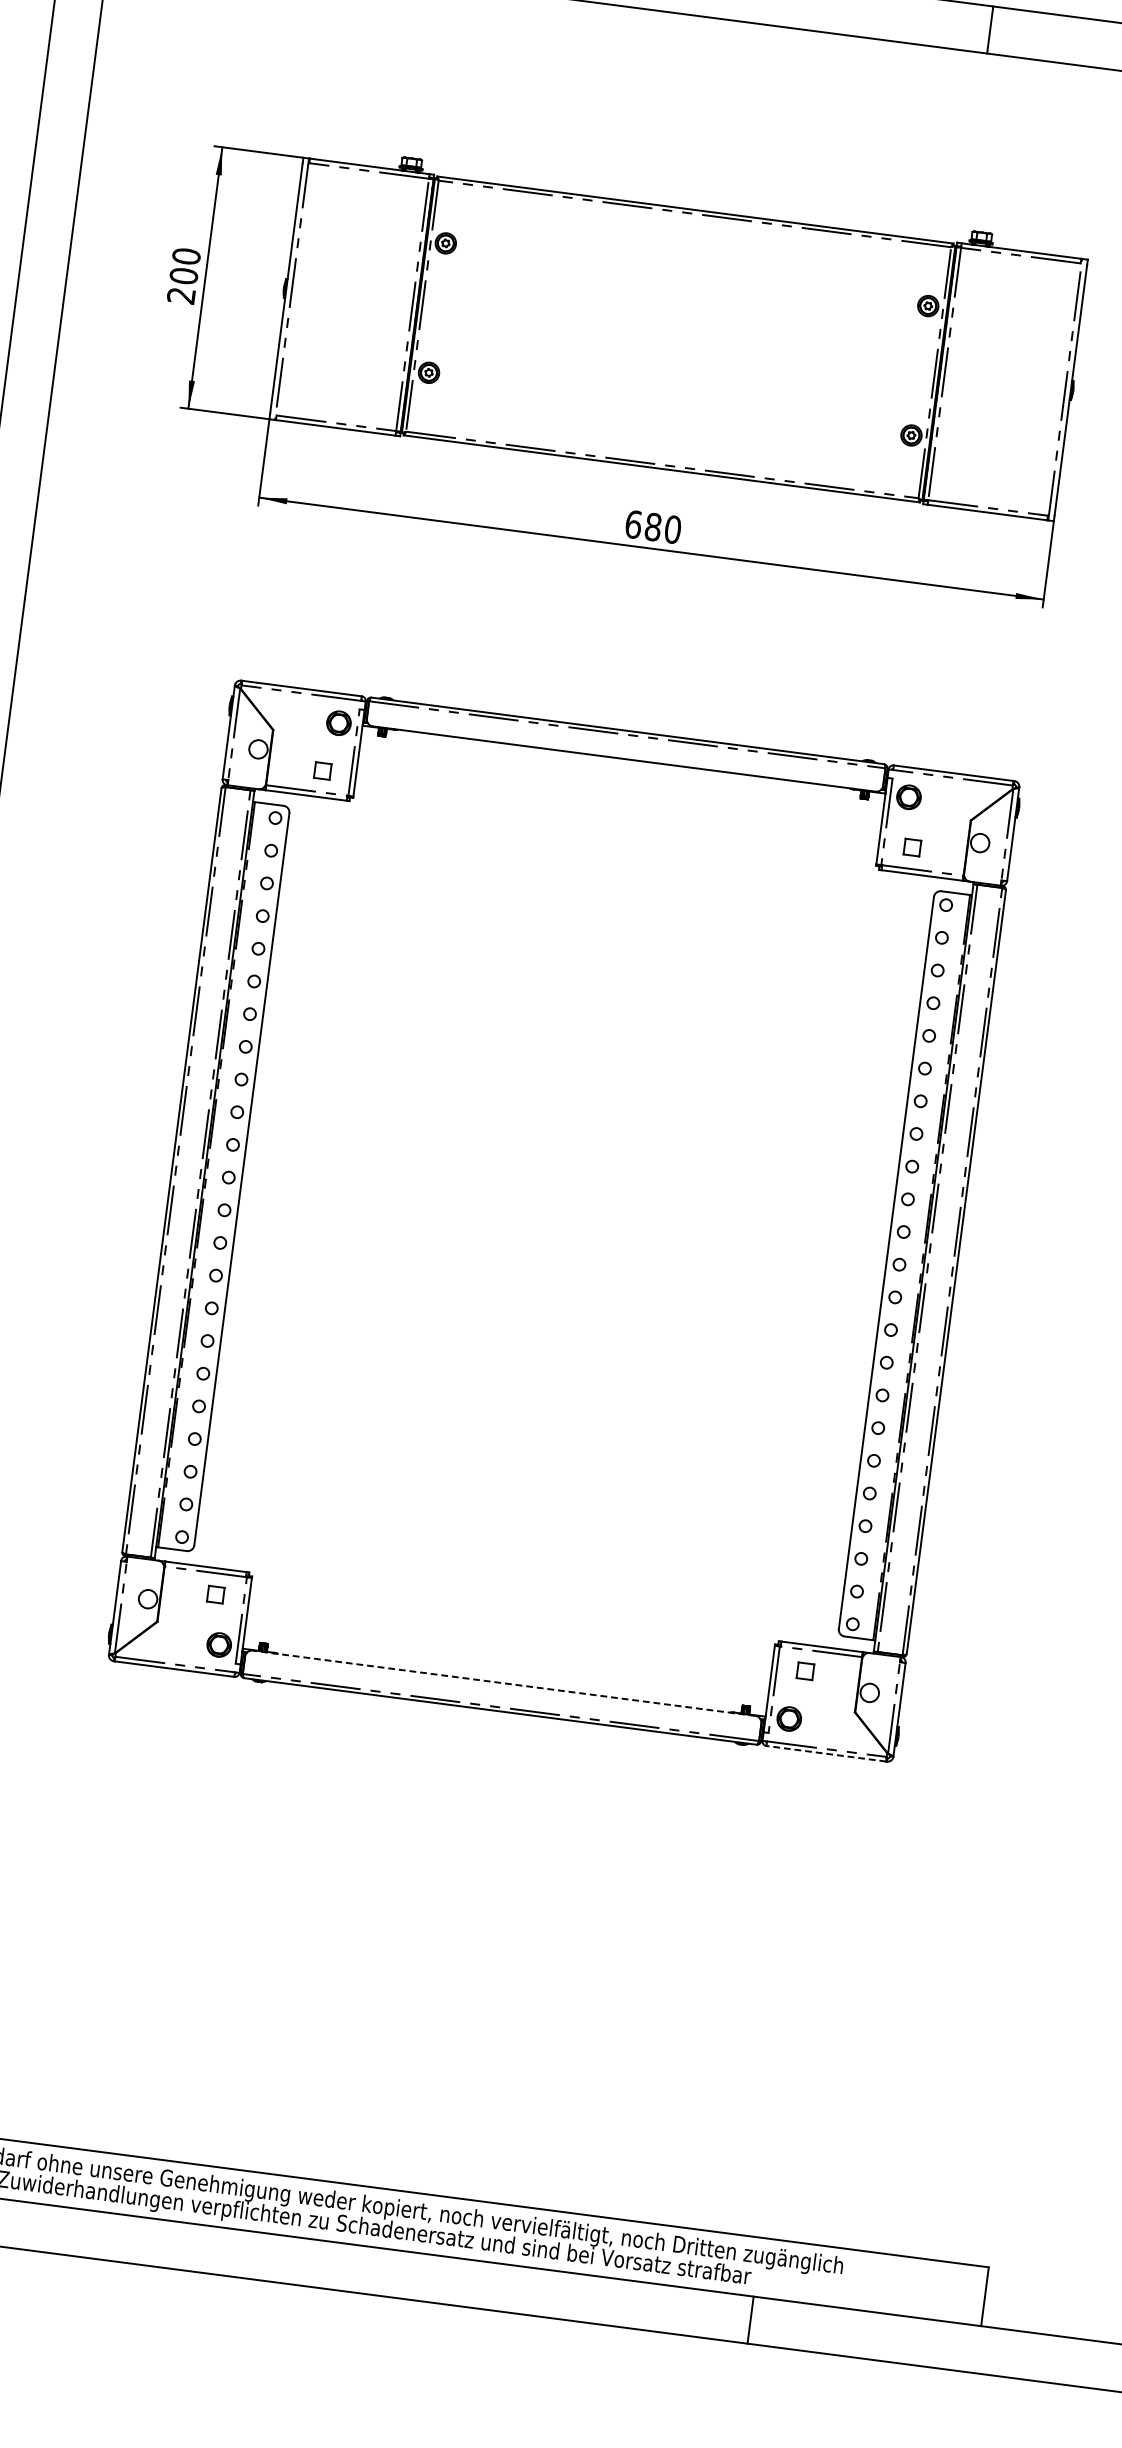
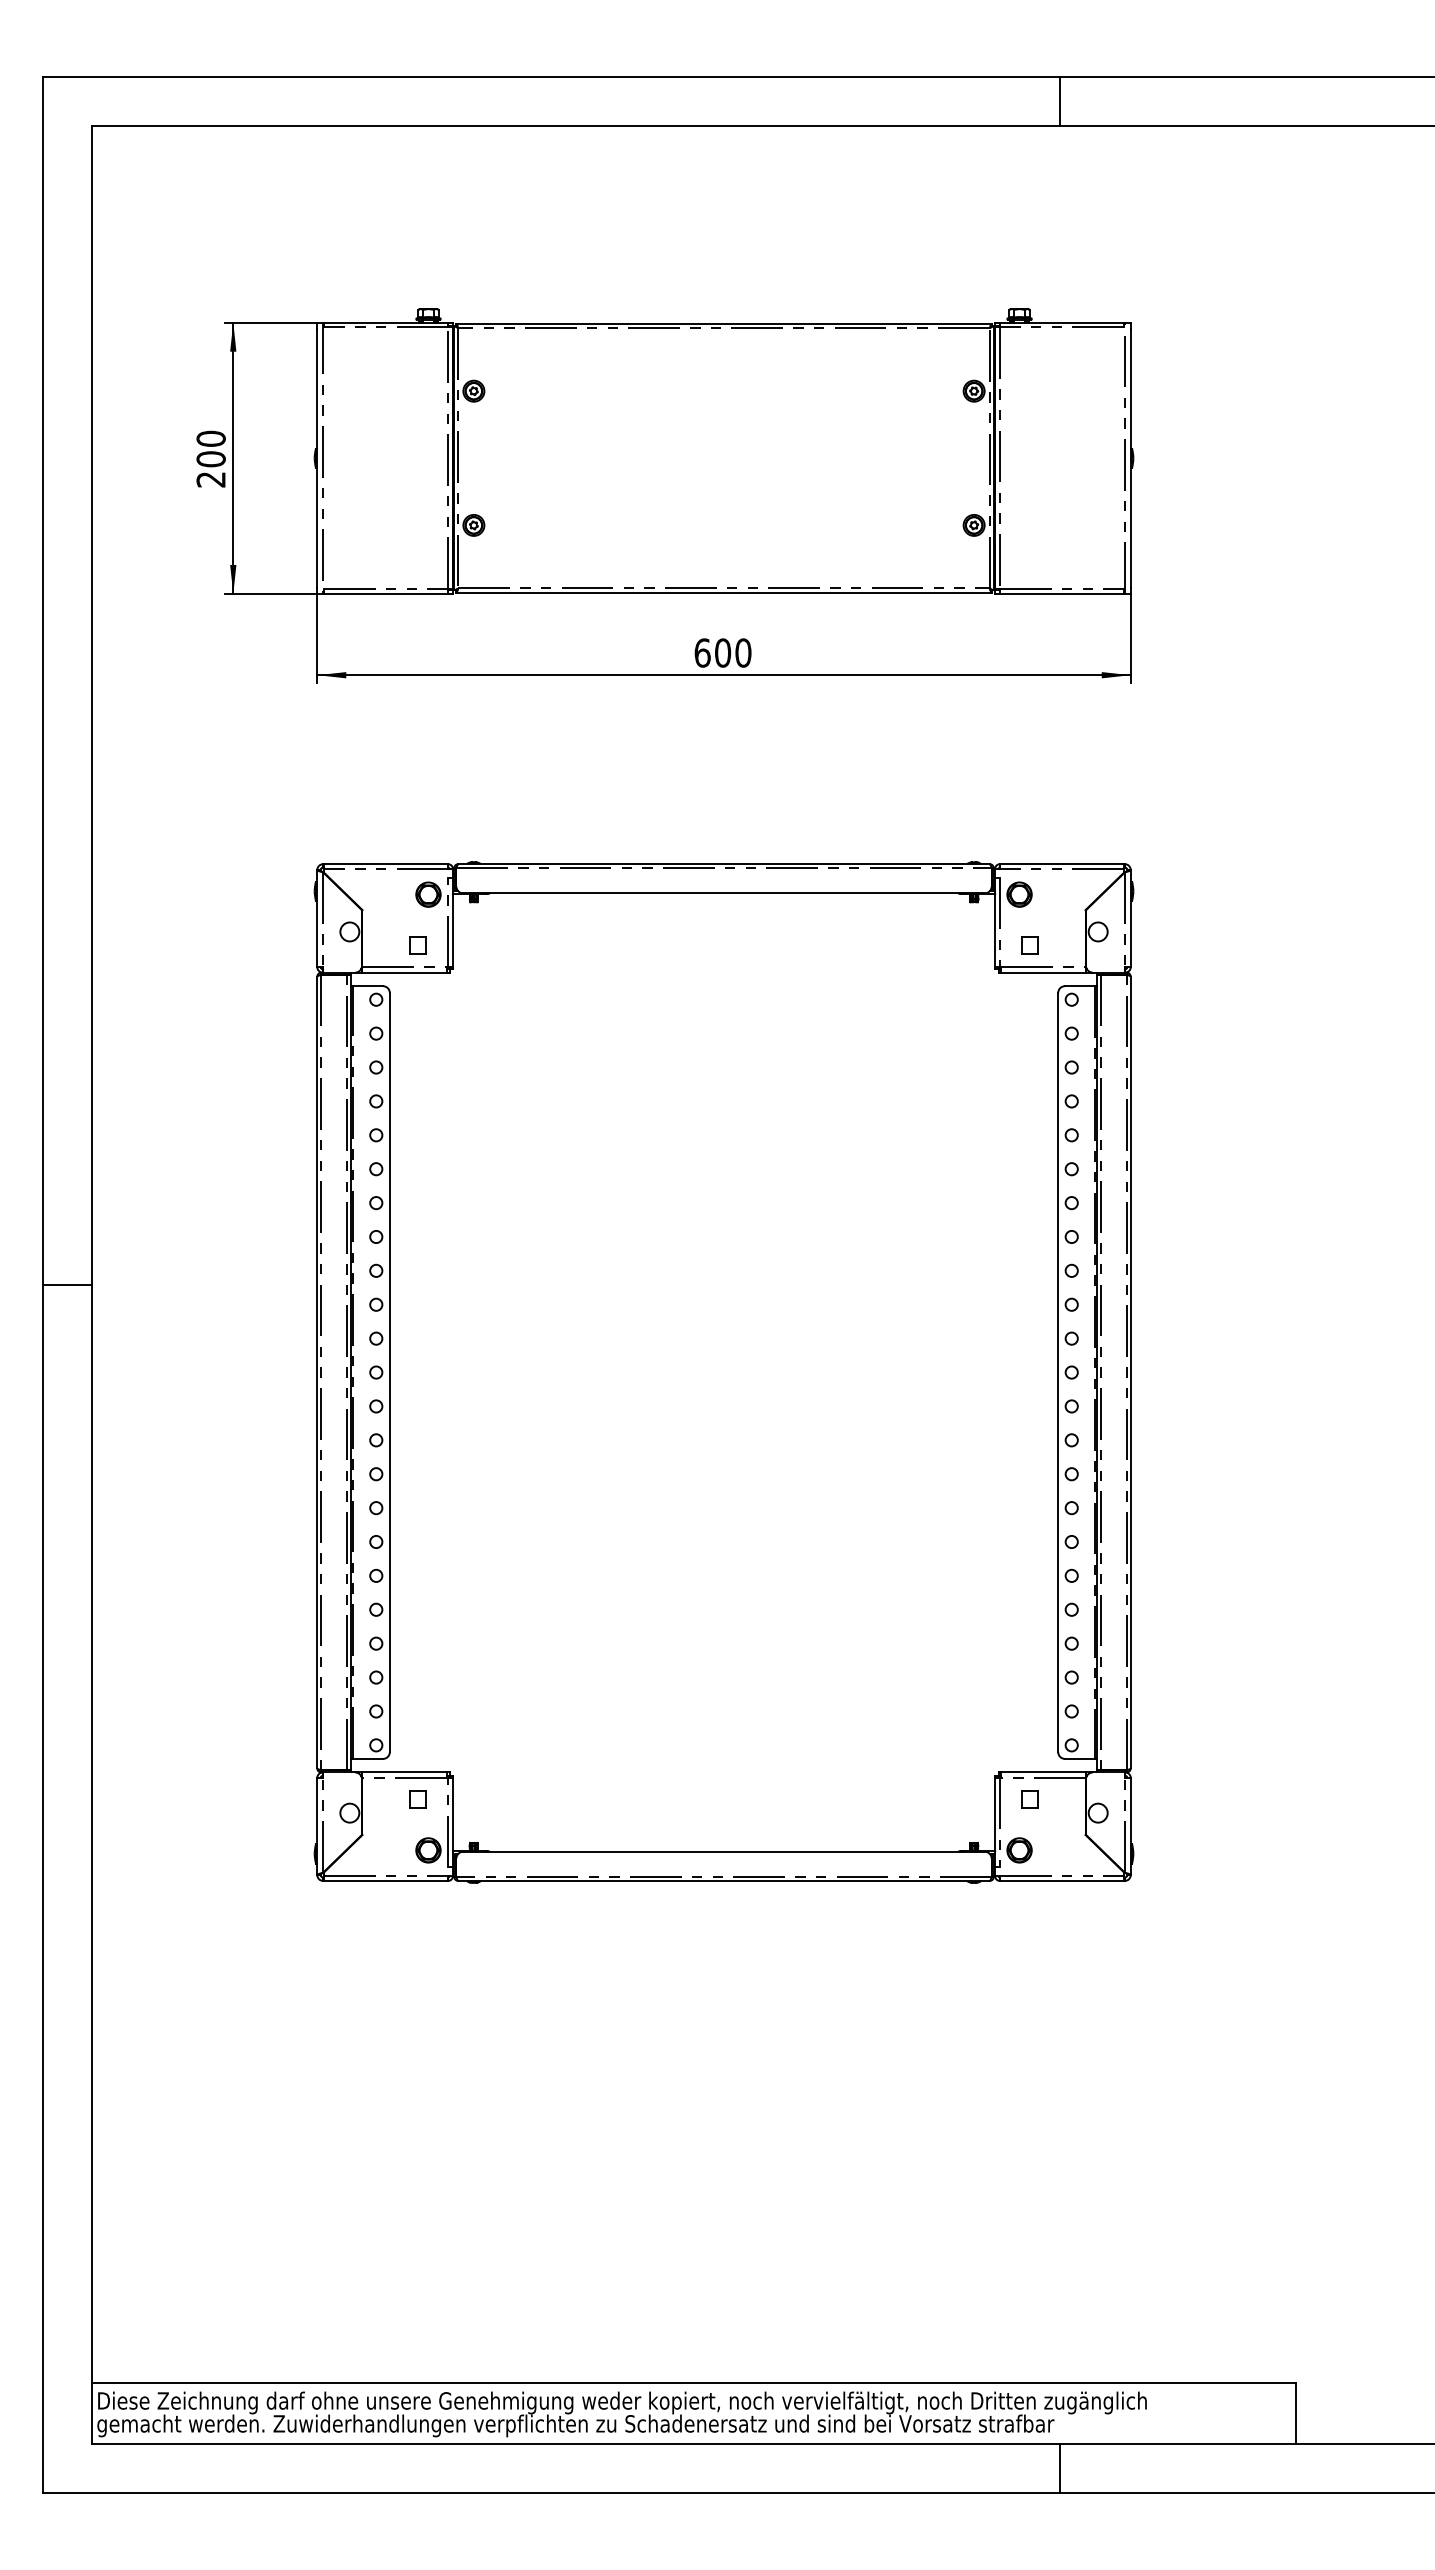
line: (989, 29) -> (1059, 101), moved
text: (653, 527) -> (723, 653), 680 -> 600
line: (504, 1683) -> (724, 1851), dashed -> solid
line: (825, 1753) -> (1061, 1880), dashed -> solid

